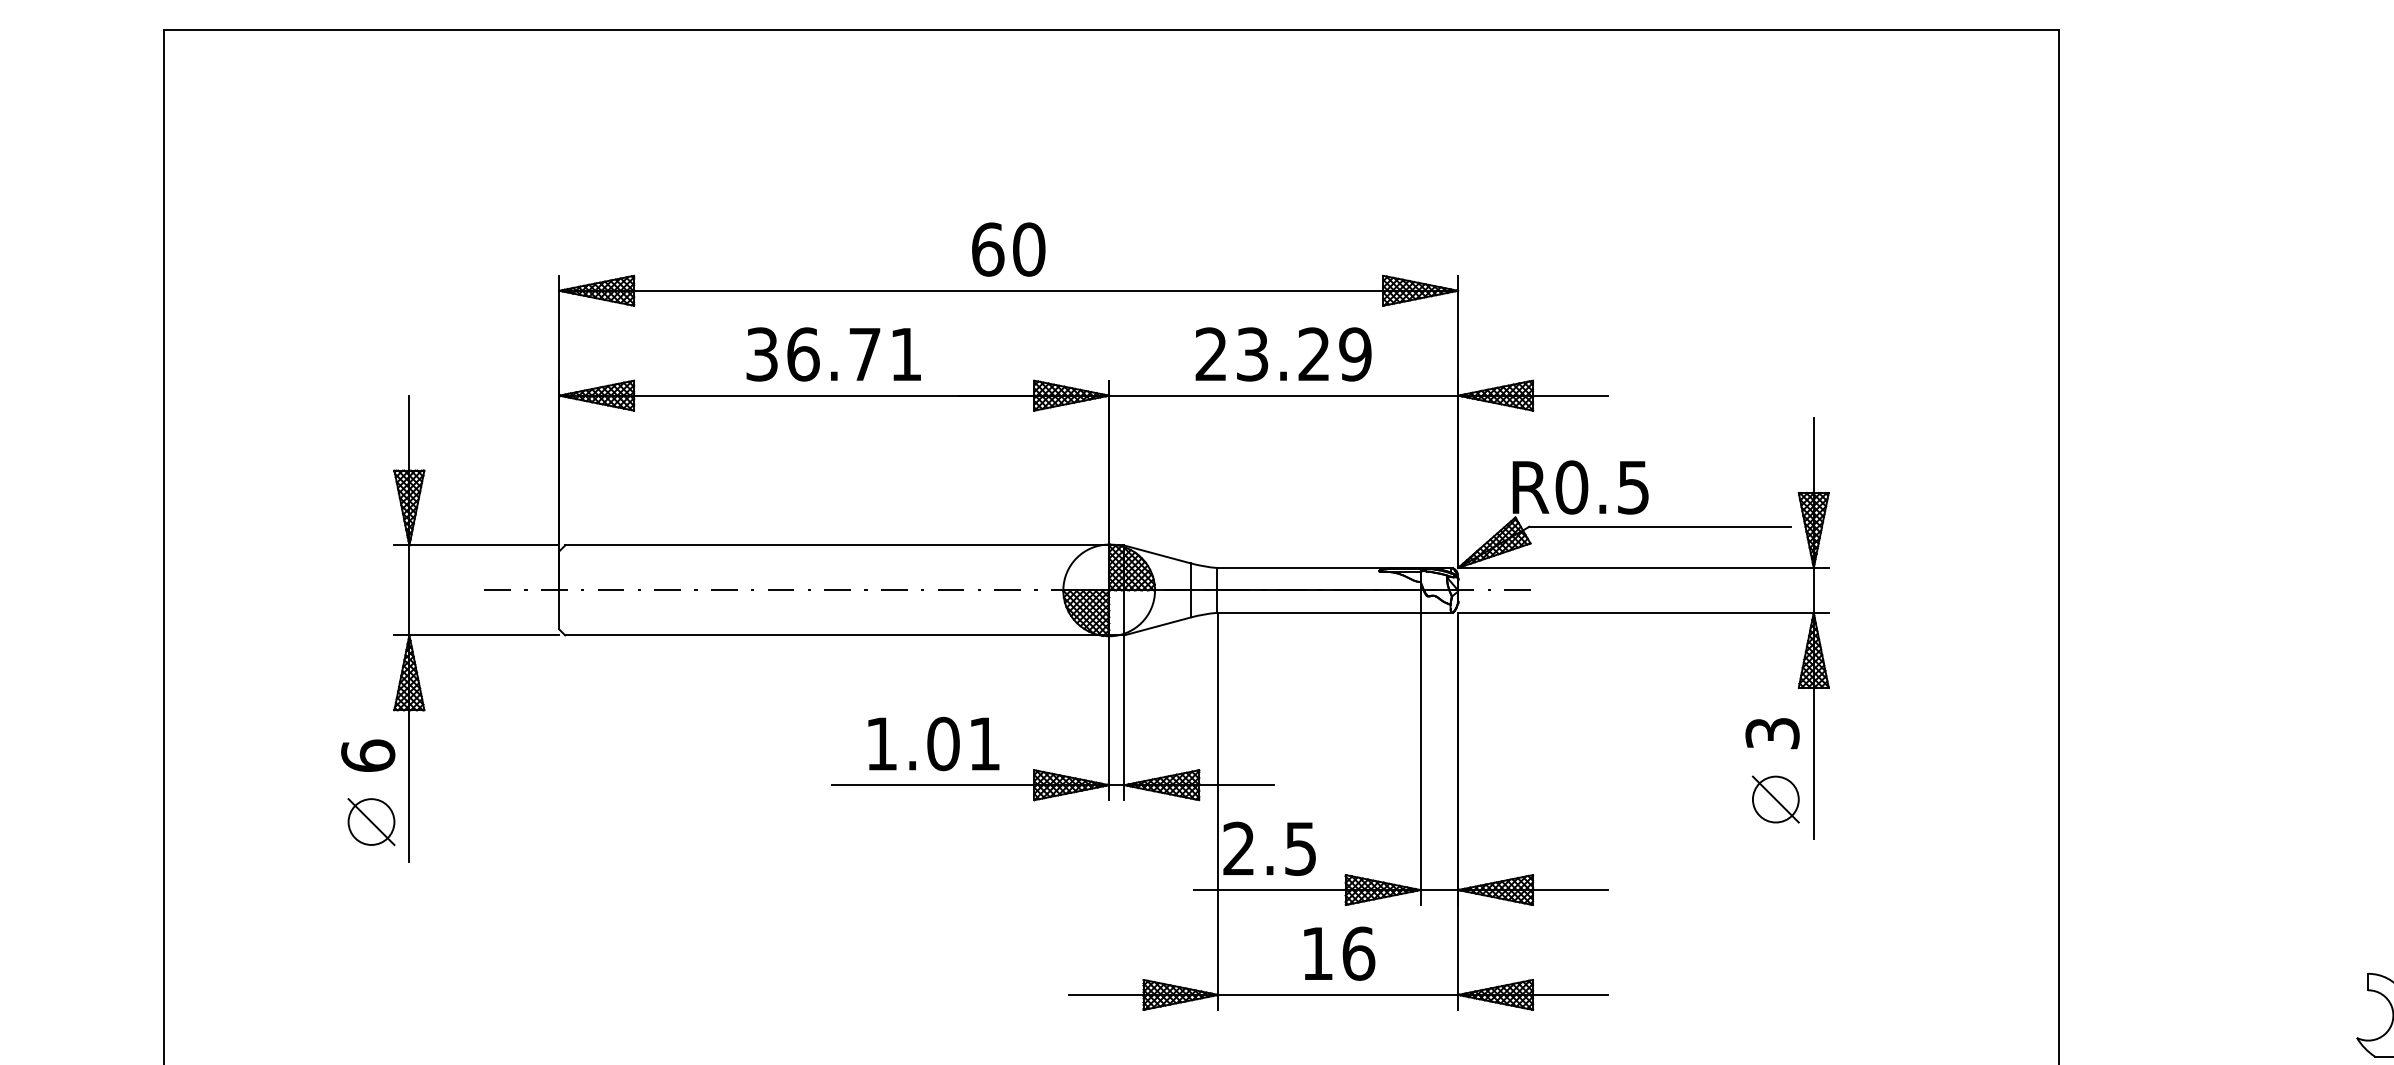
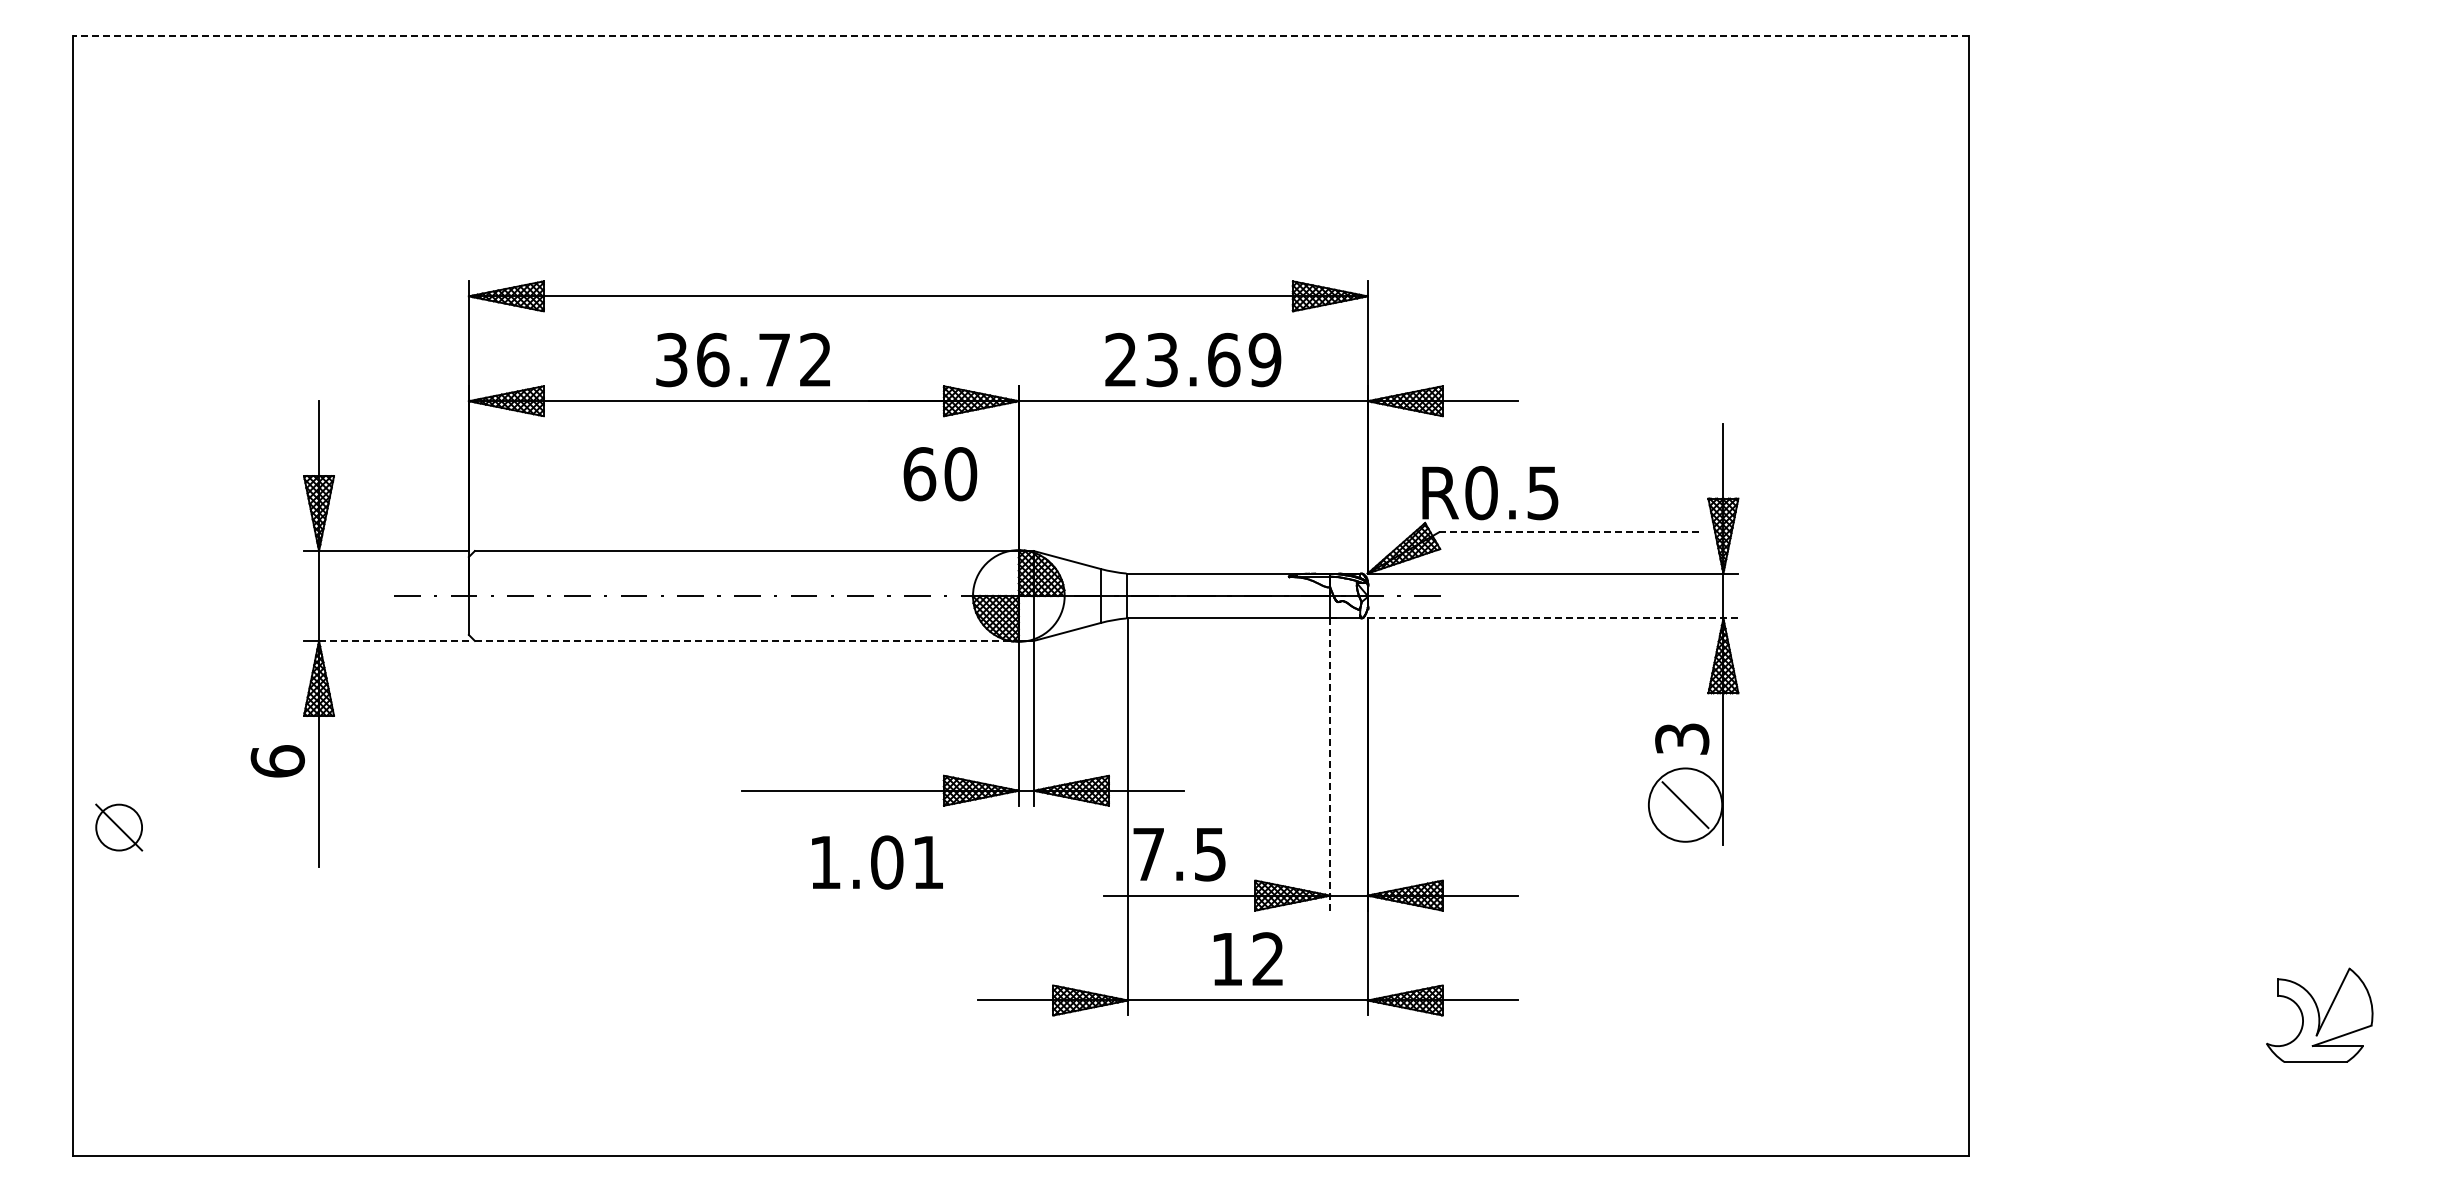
line: (1110, 29) -> (1020, 35), solid -> dashed
text: (1008, 249) -> (940, 474), moved
text: (905, 353) -> (815, 359), 36.71 -> 36.72
text: (1314, 353) -> (1224, 359), 23.29 -> 23.69
line: (1660, 526) -> (1570, 532), solid -> dashed
line: (1643, 612) -> (1553, 618), solid -> dashed
line: (483, 634) -> (393, 640), solid -> dashed
line: (836, 634) -> (746, 640), solid -> dashed
text: (933, 743) -> (877, 862), moved
line: (1420, 759) -> (1330, 765), solid -> dashed
circle: (1775, 799) -> (1685, 805), size x1.6
part: (371, 821) -> (119, 827), moved
text: (1238, 847) -> (1148, 853), 2.5 -> 7.5
text: (1358, 953) -> (1268, 959), 16 -> 12

